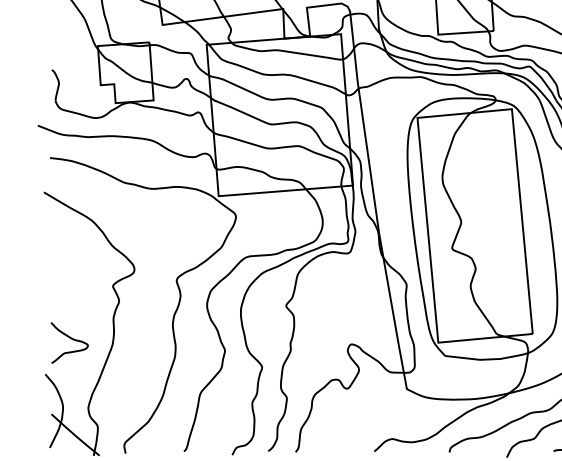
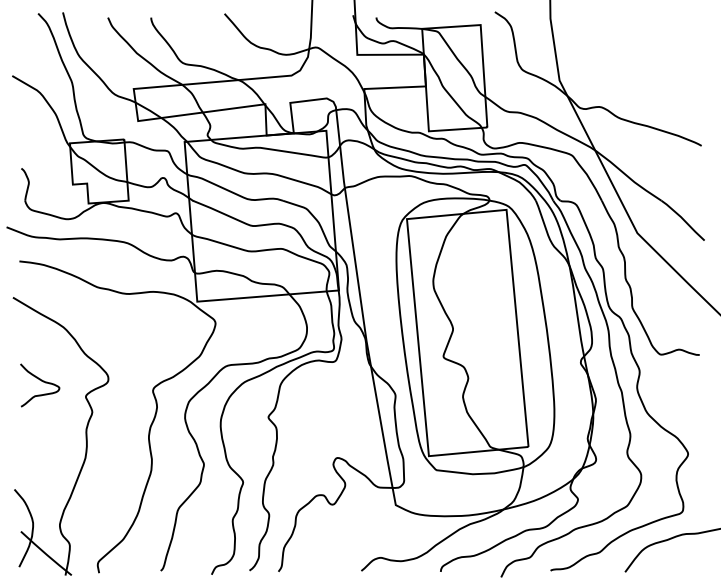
curve: (70, 339) -> (41, 381), moved

